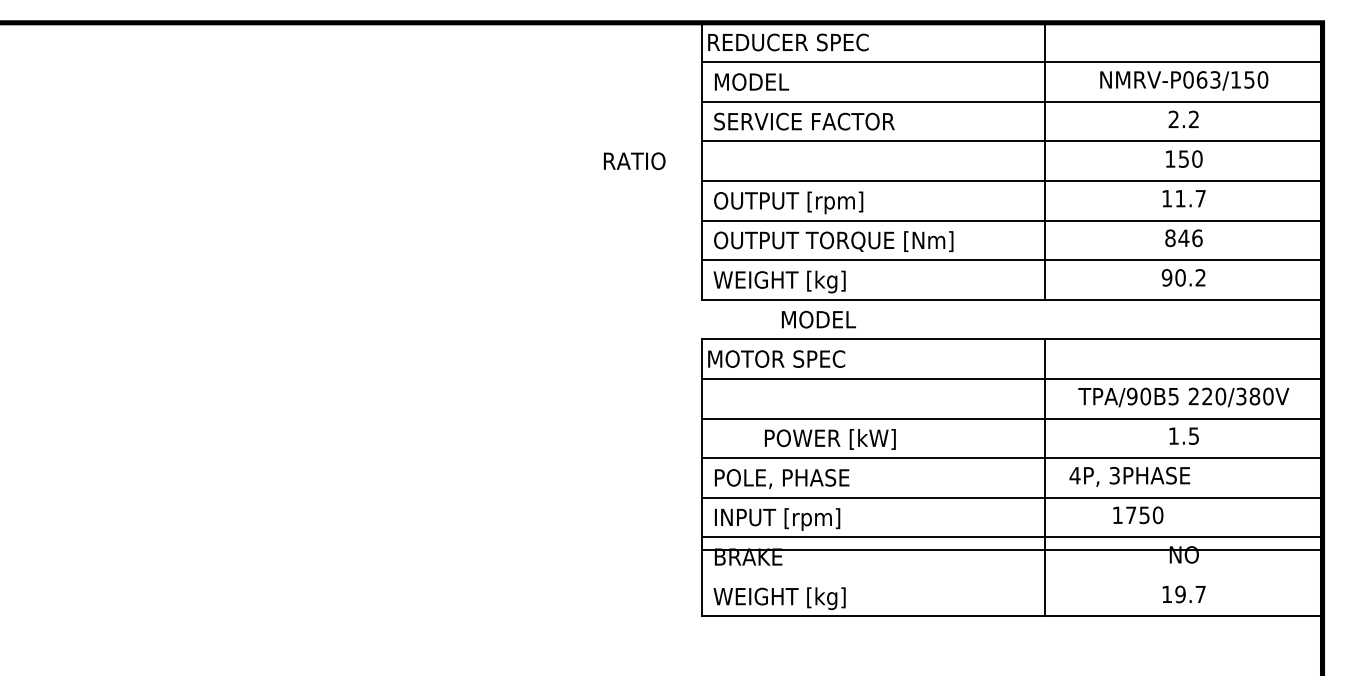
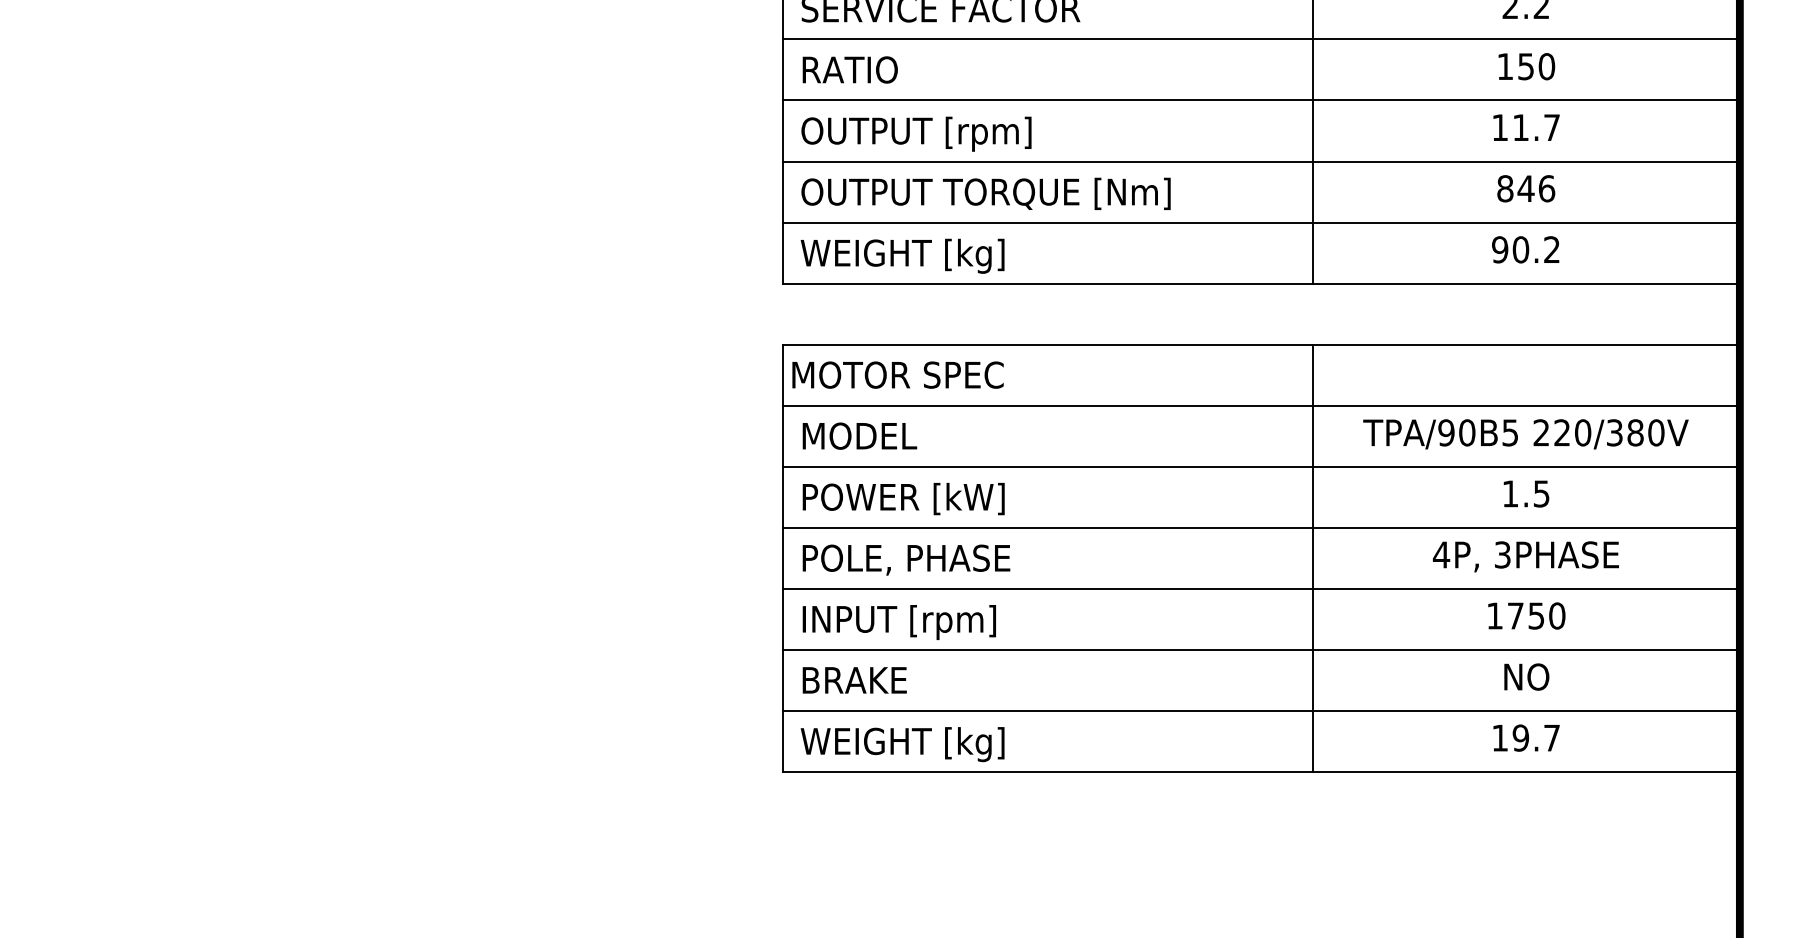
text: (634, 161) -> (849, 70), moved
text: (818, 319) -> (859, 435), moved
text: (830, 439) -> (903, 499), moved
text: (1129, 476) -> (1525, 556), moved
text: (1138, 515) -> (1527, 616), moved
line: (1011, 549) -> (1260, 710), moved

